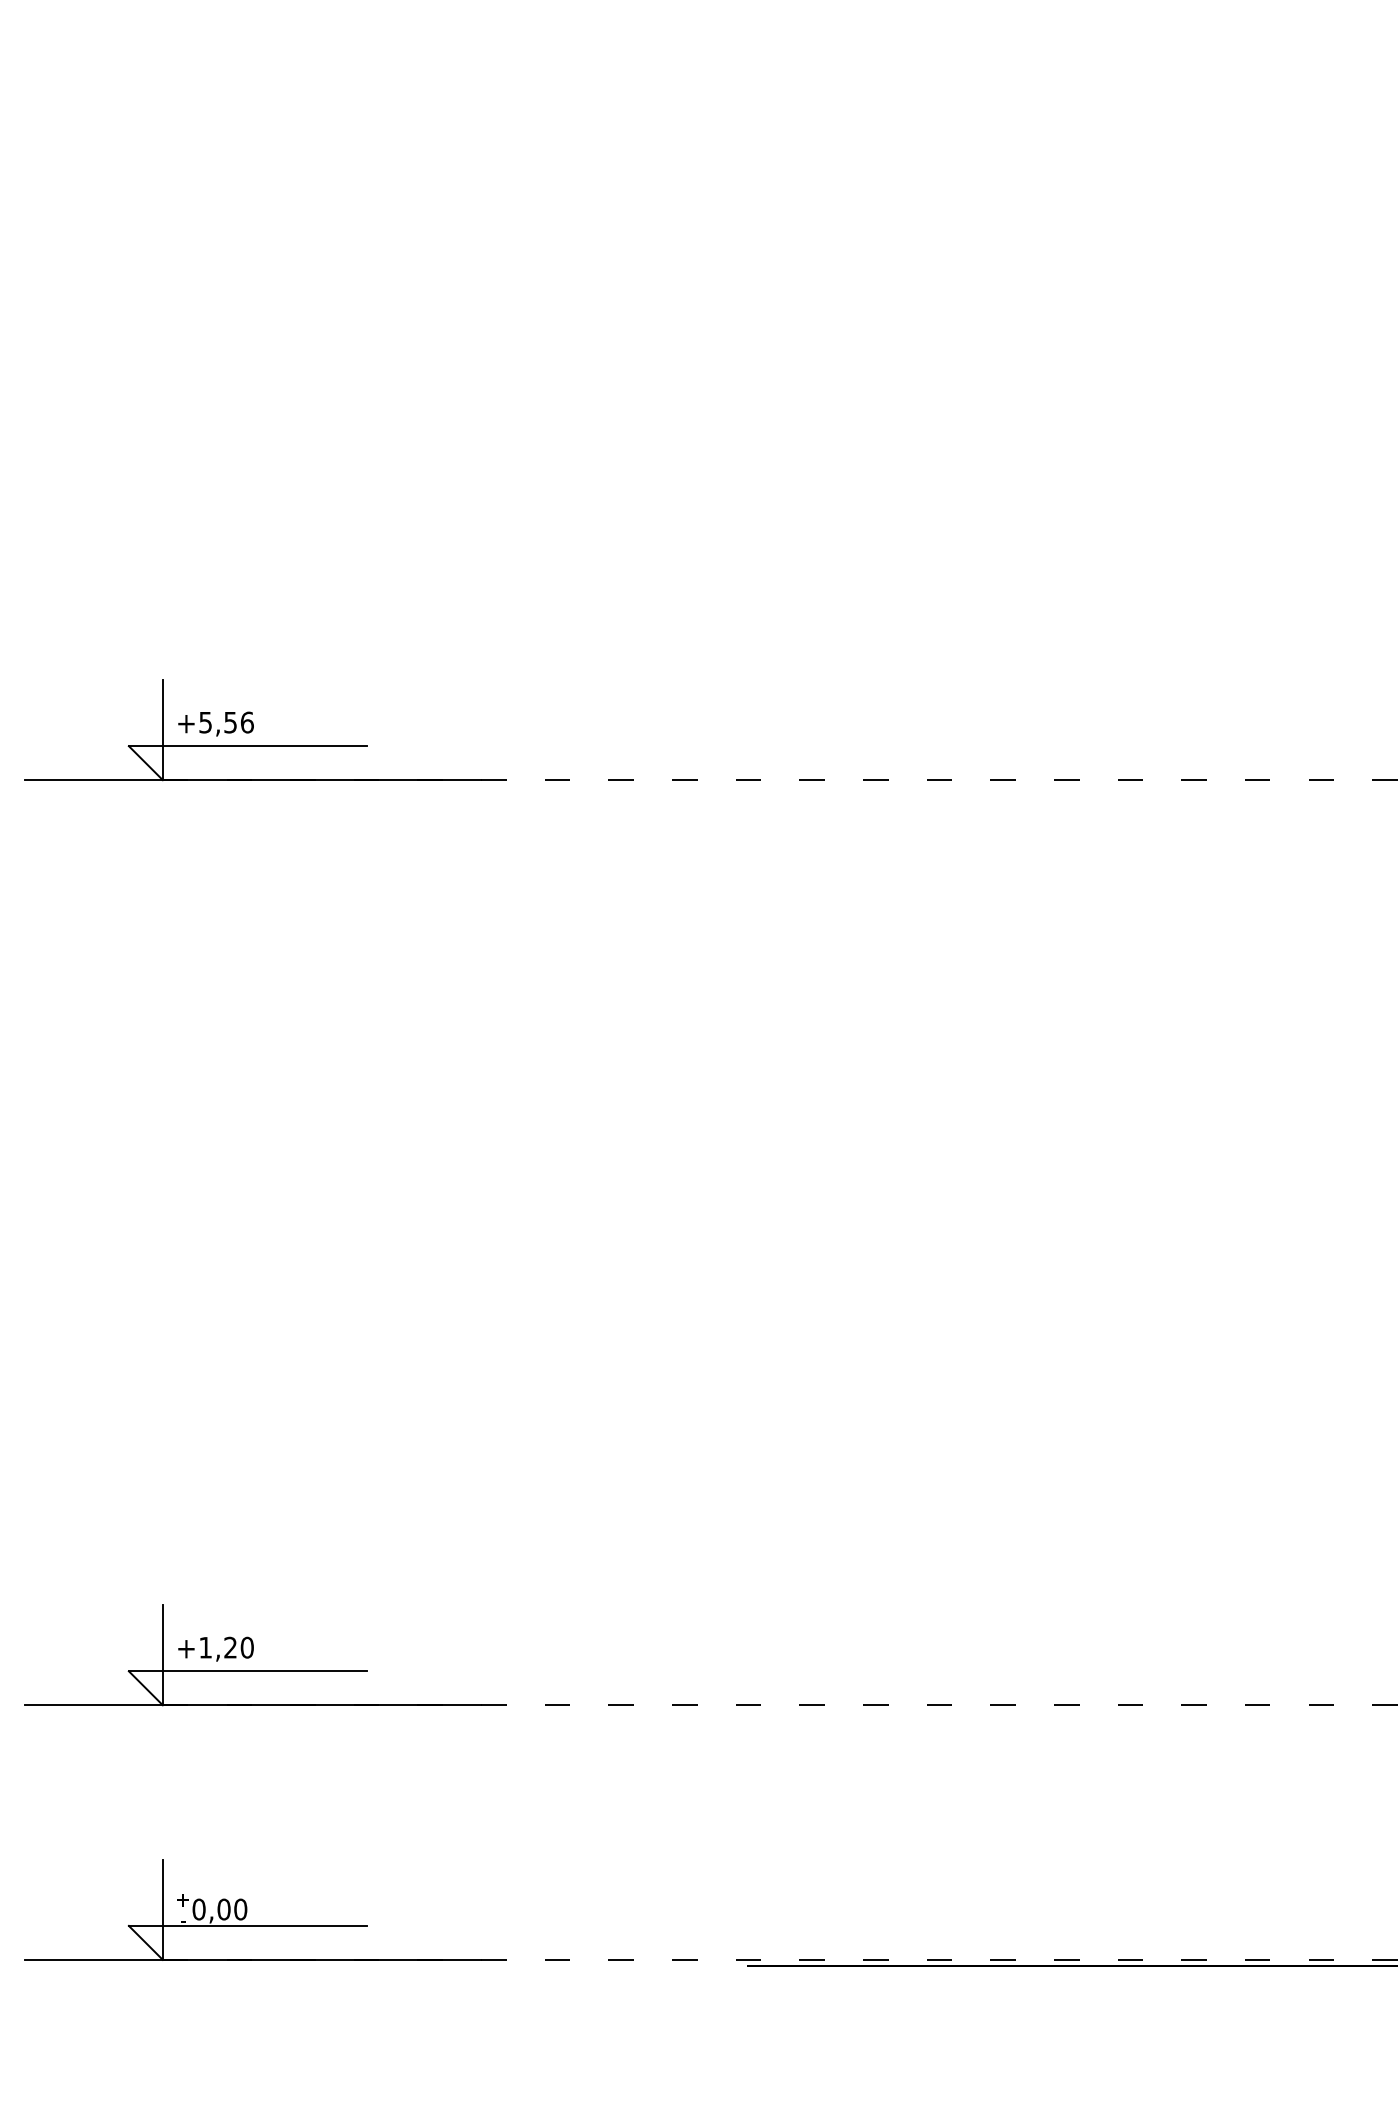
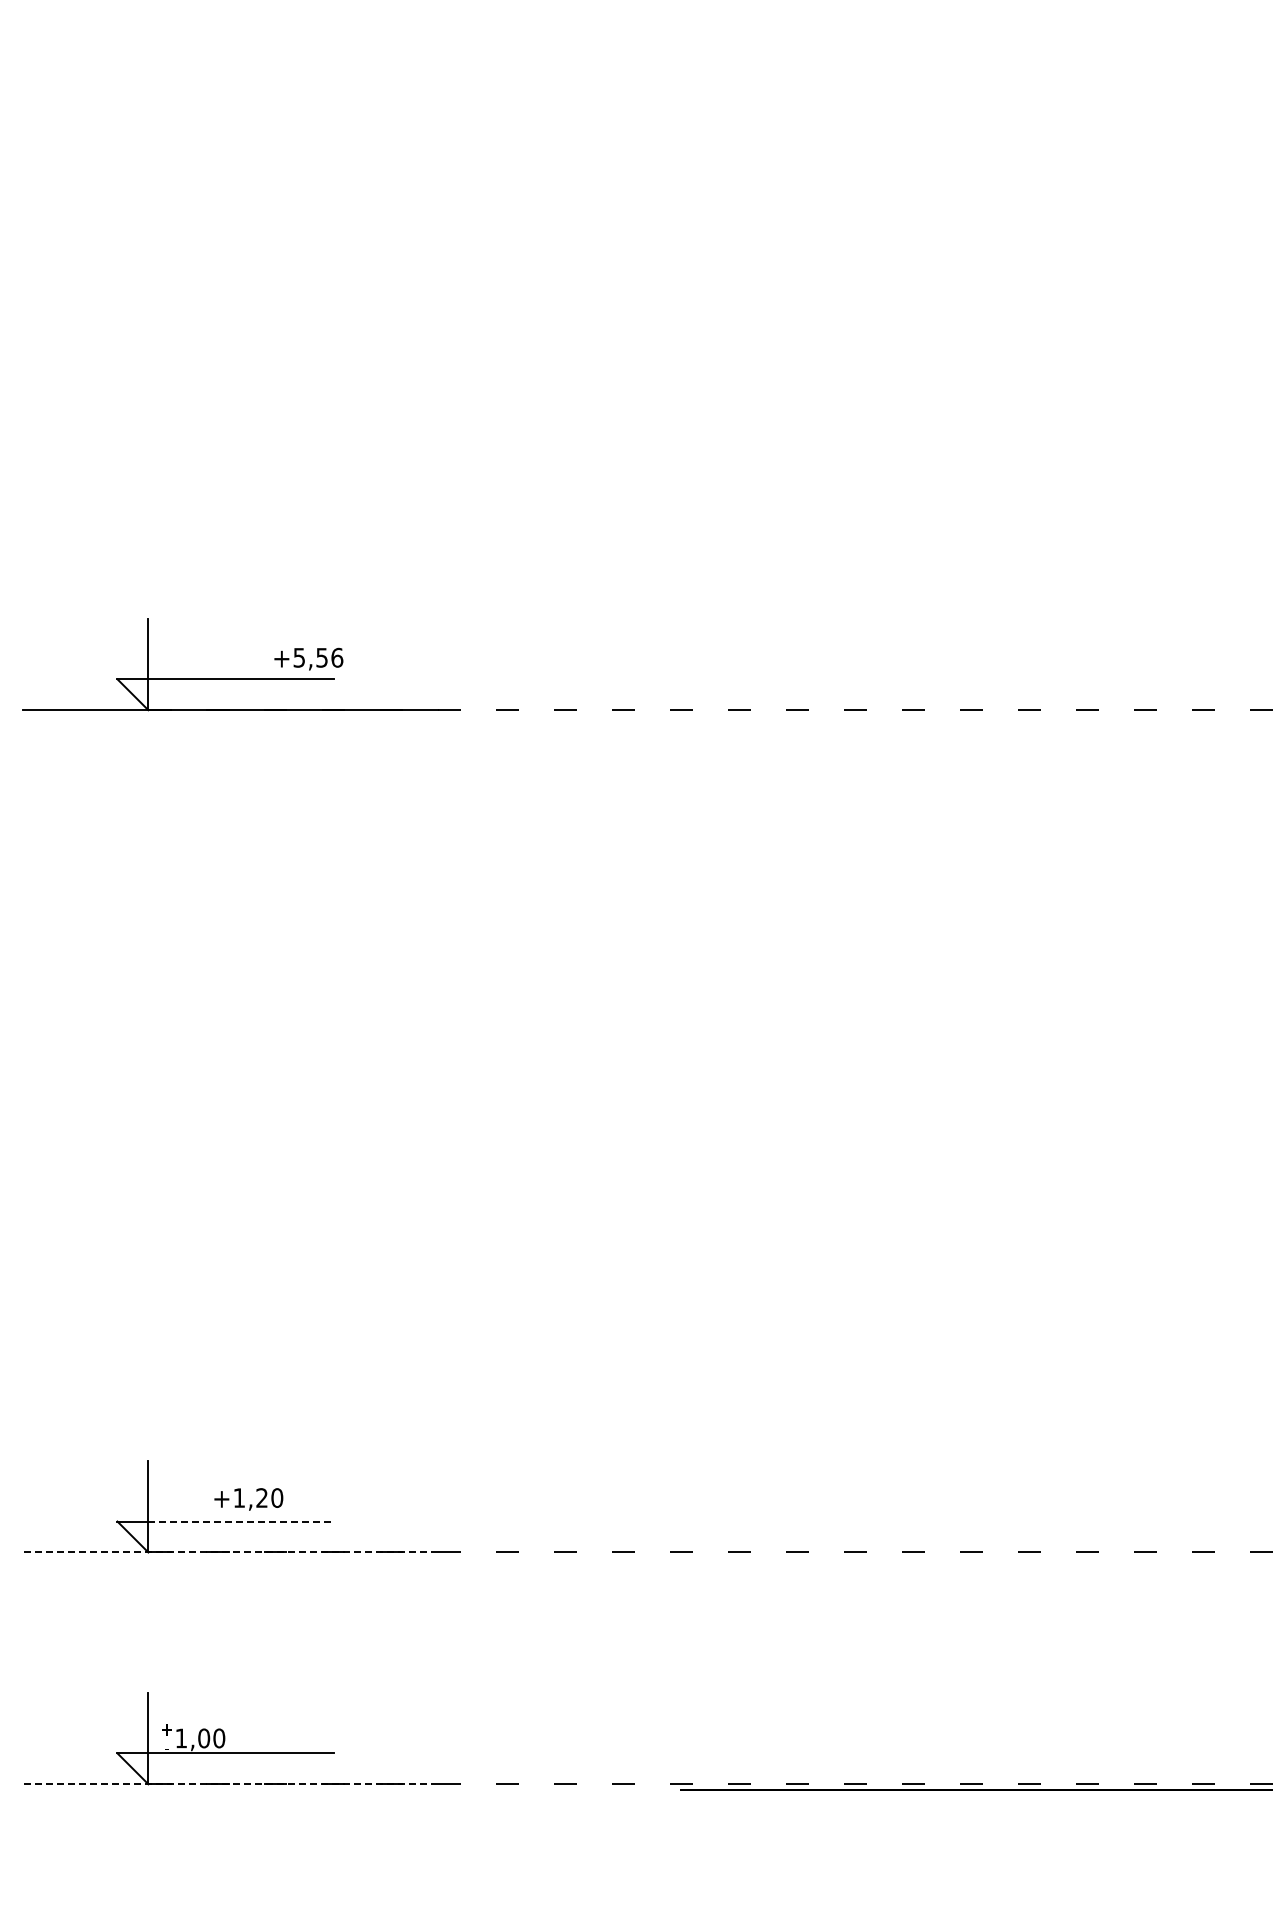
text: (215, 723) -> (308, 658), moved
text: (215, 1649) -> (248, 1499), moved
line: (265, 1671) -> (241, 1521), solid -> dashed
line: (253, 1705) -> (230, 1552), solid -> dashed
text: (199, 1909) -> (181, 1738), 0,00 -> 1,00
line: (253, 1960) -> (230, 1784), solid -> dashed

